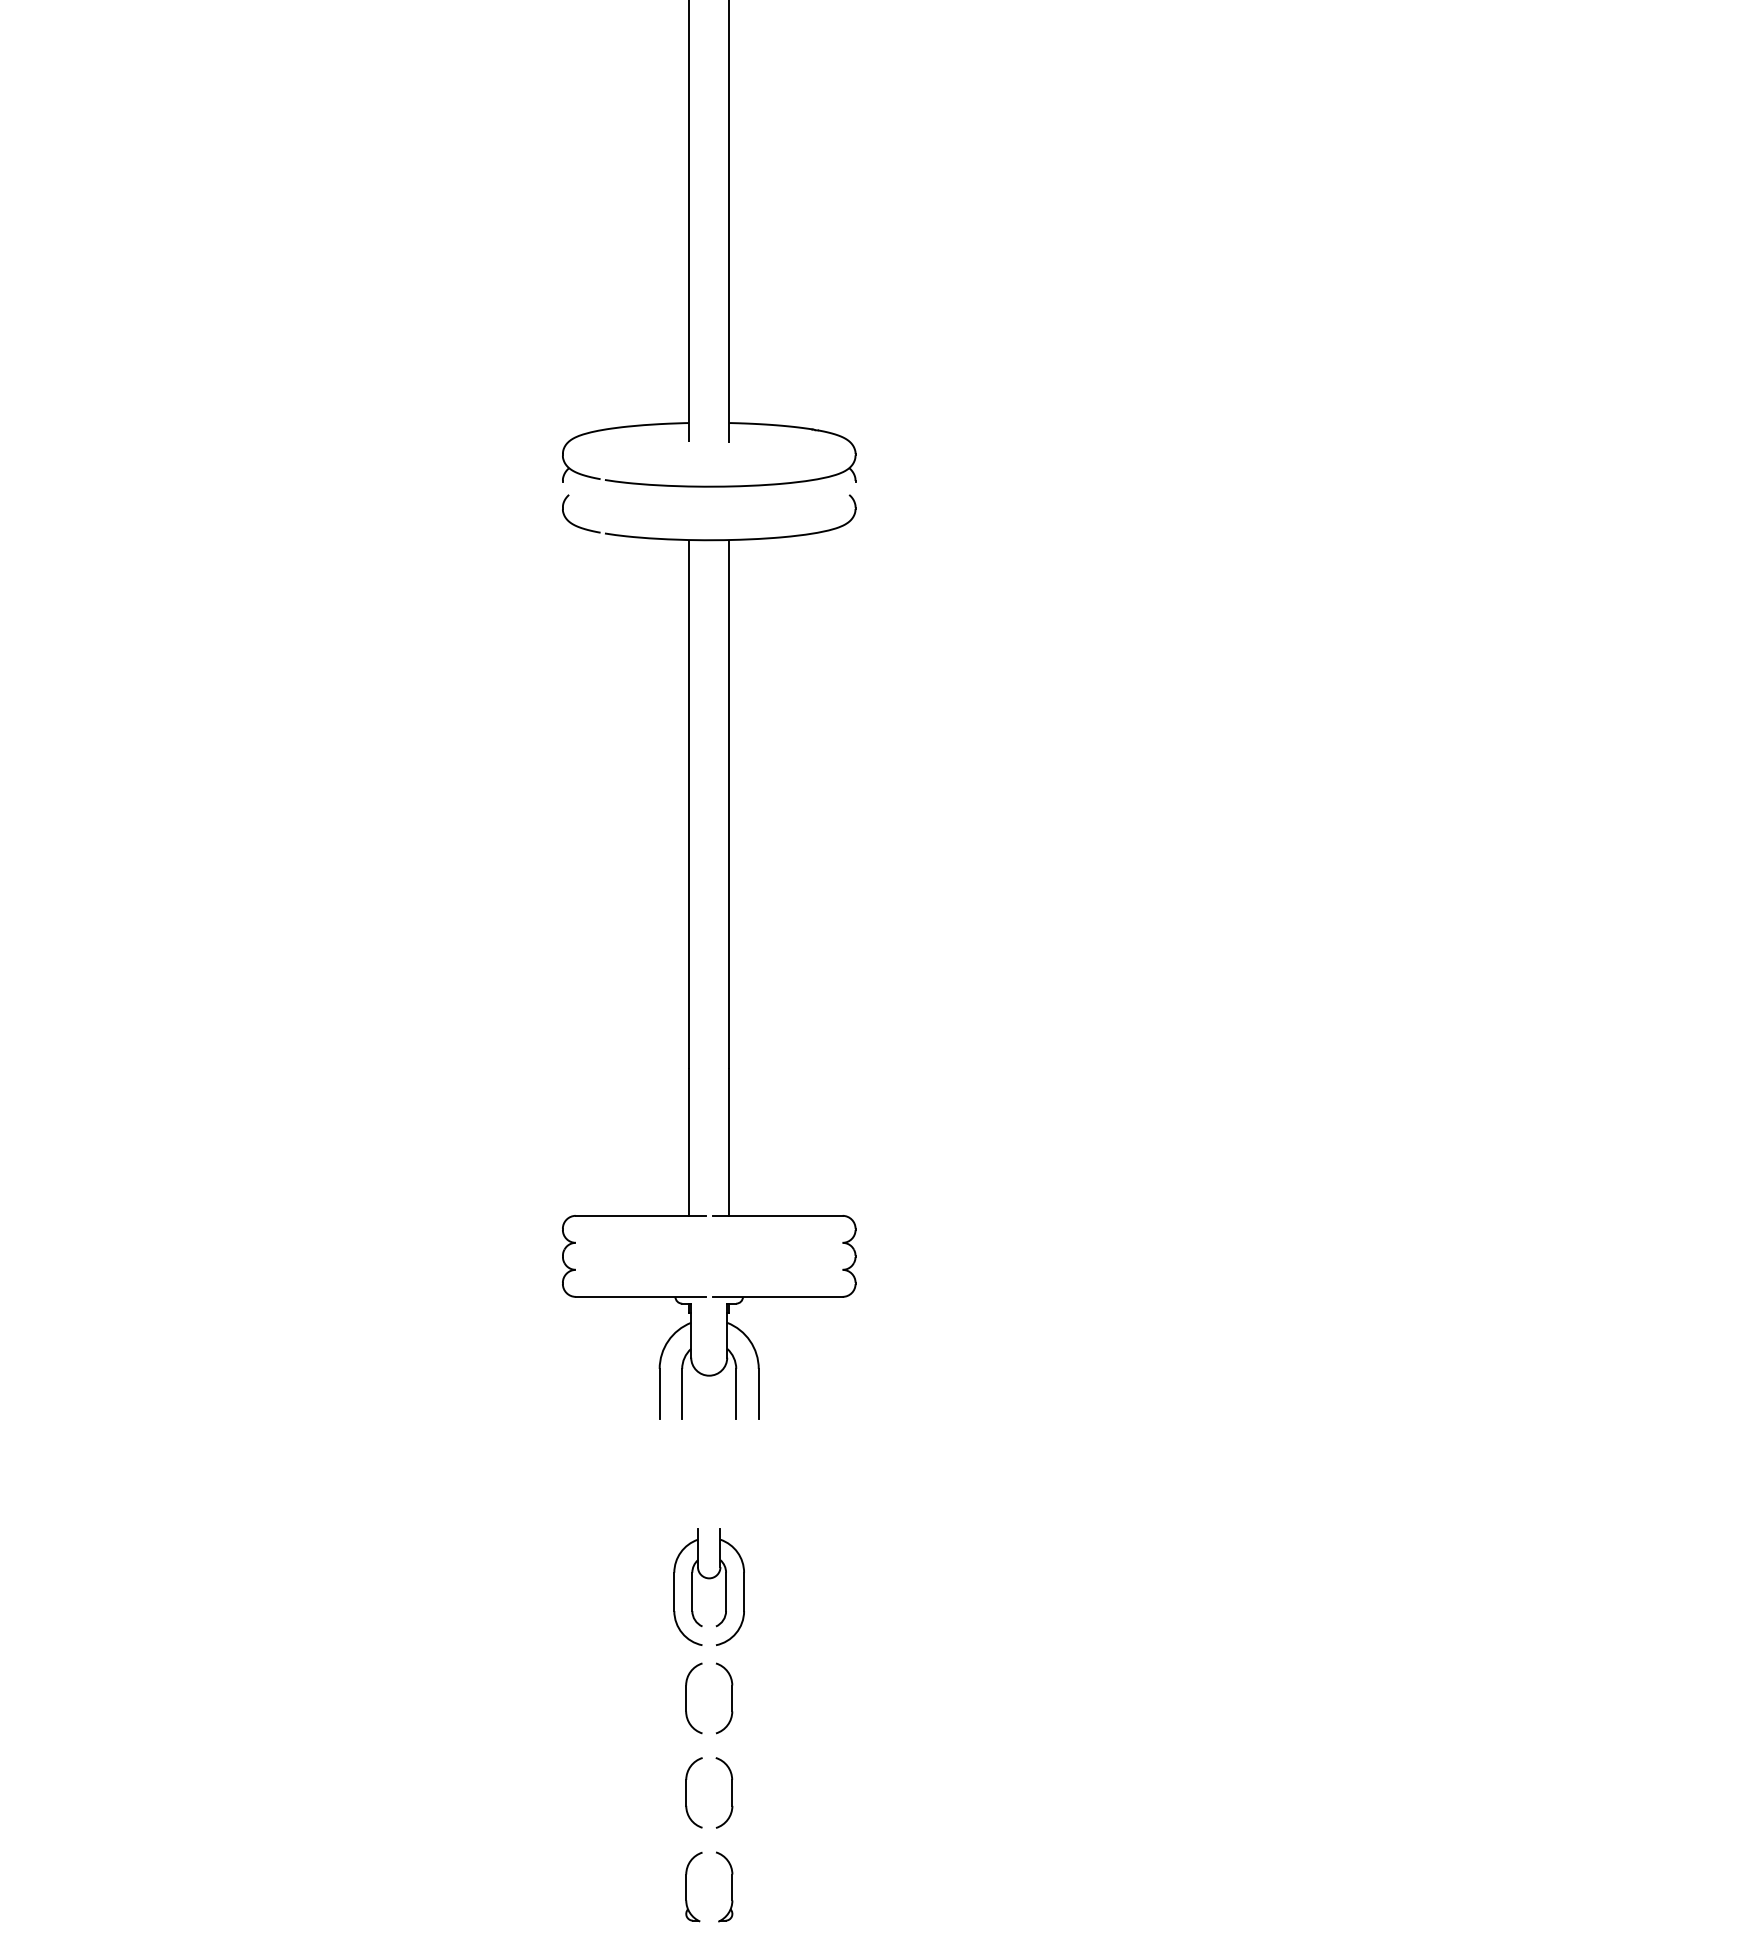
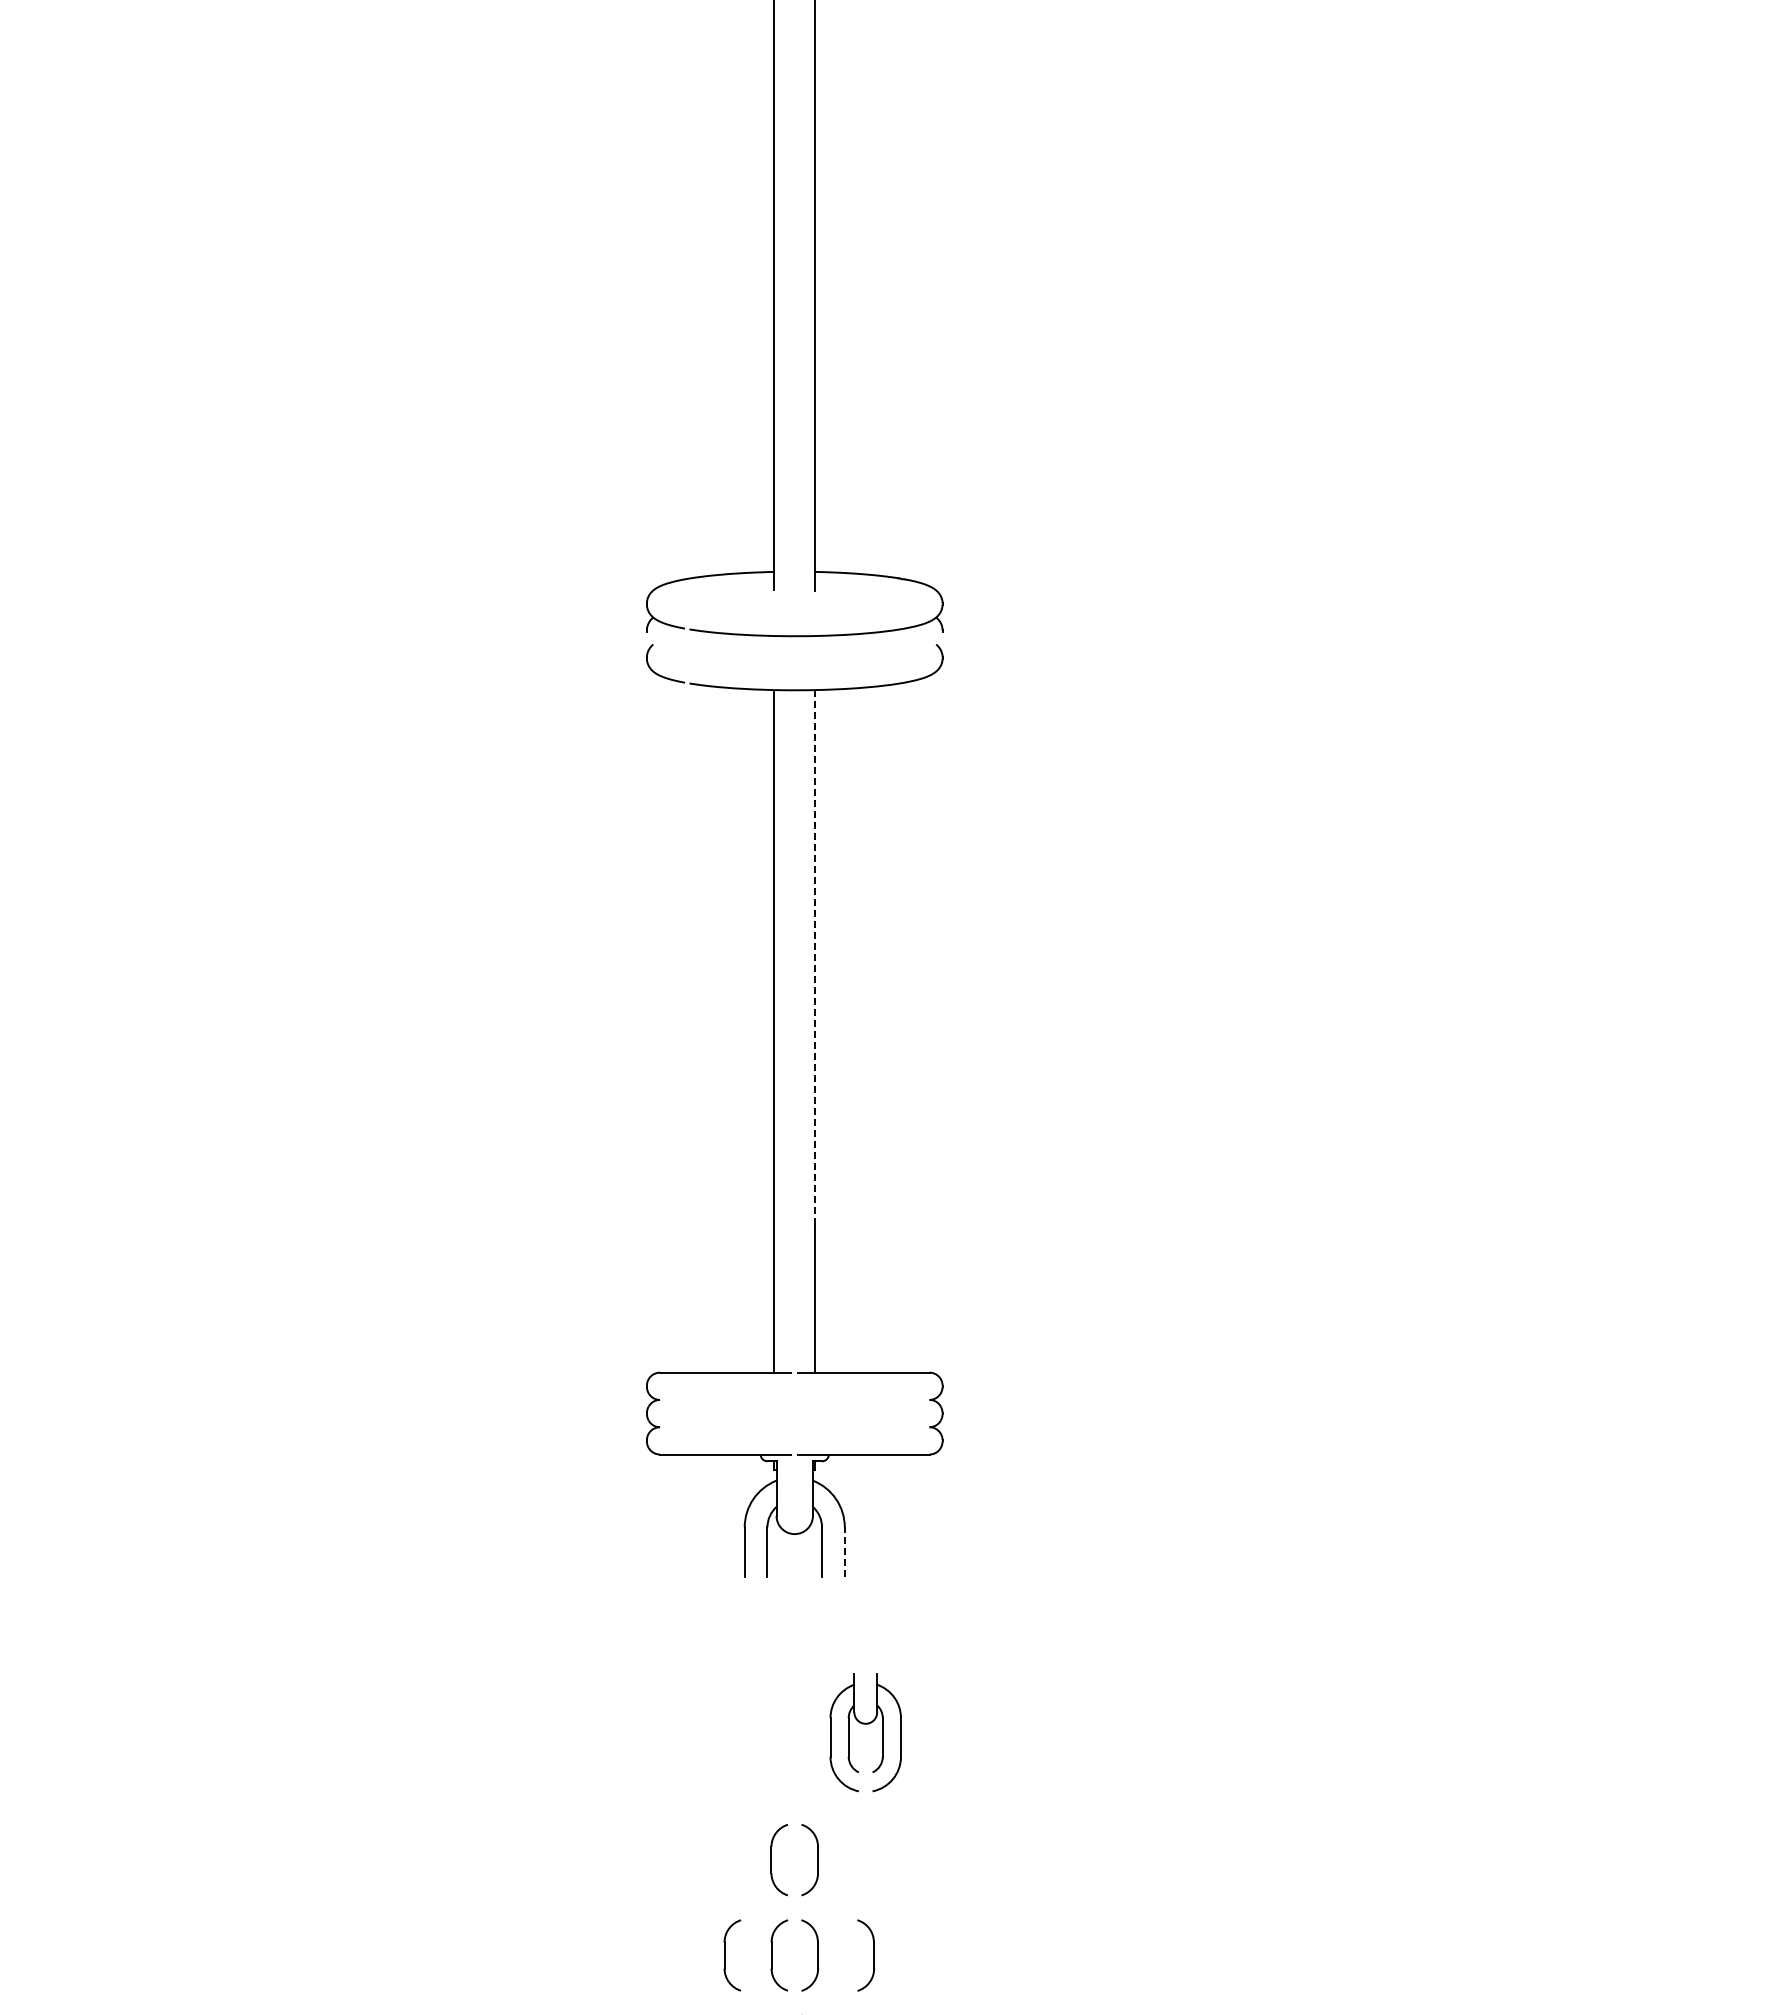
line: (729, 803) -> (815, 956), solid -> dashed
line: (758, 1392) -> (844, 1551), solid -> dashed
part: (708, 1579) -> (865, 1724), moved
part: (640, 1792) -> (725, 1955), added
part: (787, 1792) -> (873, 1955), added

